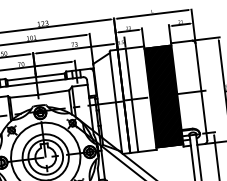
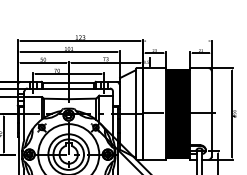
line: (153, 14) -> (177, 41), removed
line: (132, 99) -> (150, 113), removed

